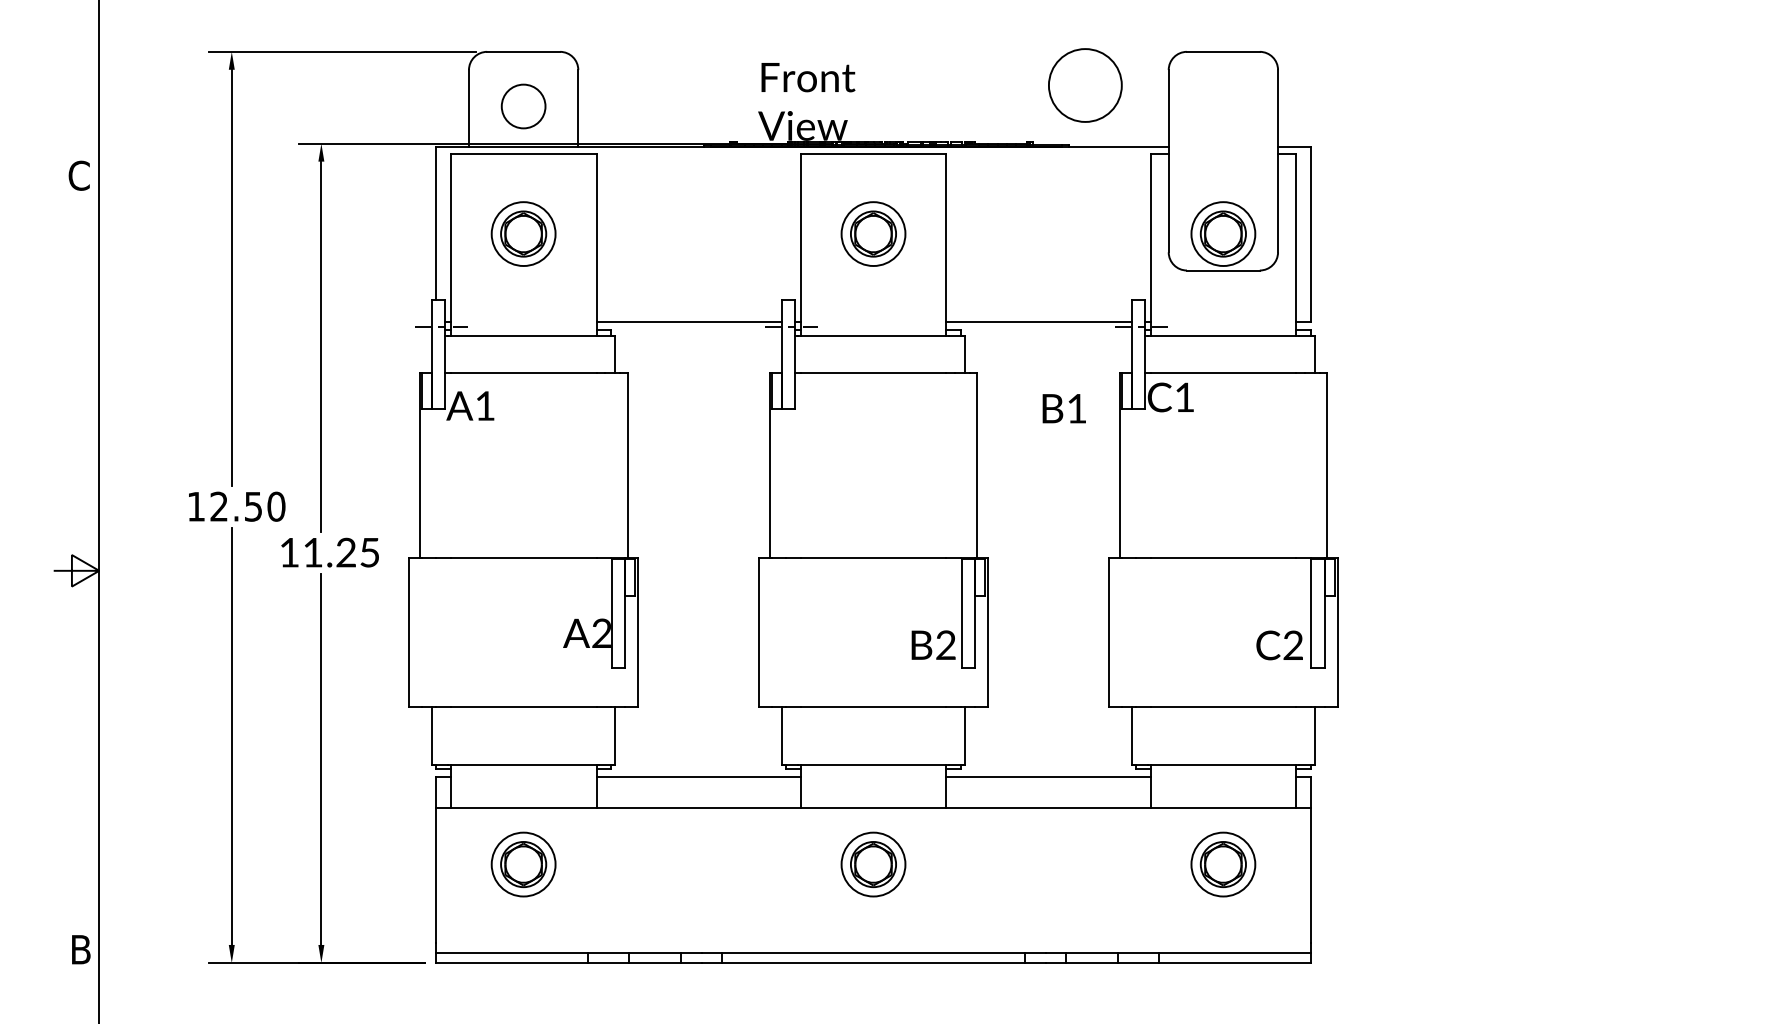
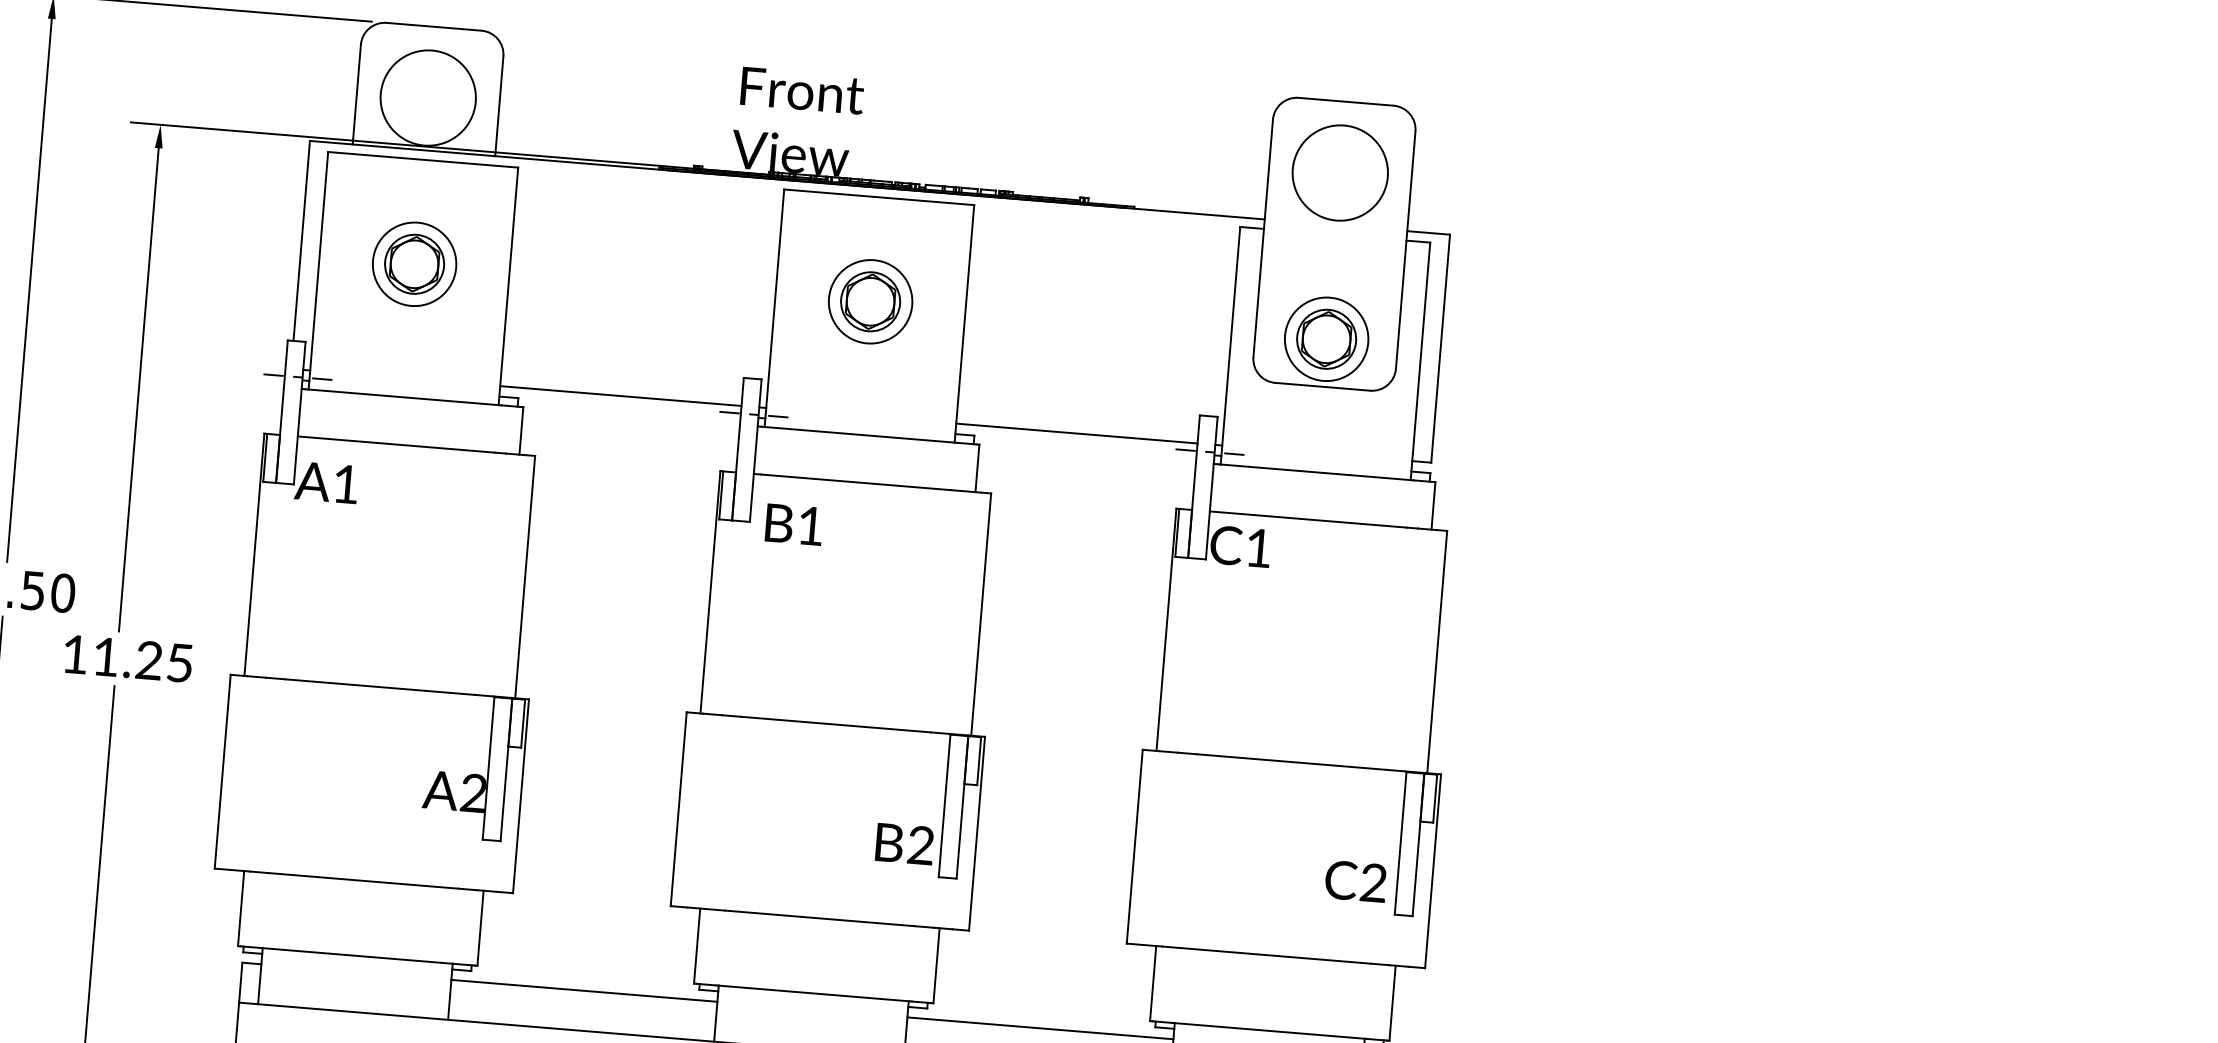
circle: (1085, 85) -> (1340, 173), moved
circle: (523, 106) -> (428, 98), size x1.67
text: (1063, 408) -> (793, 524), moved

